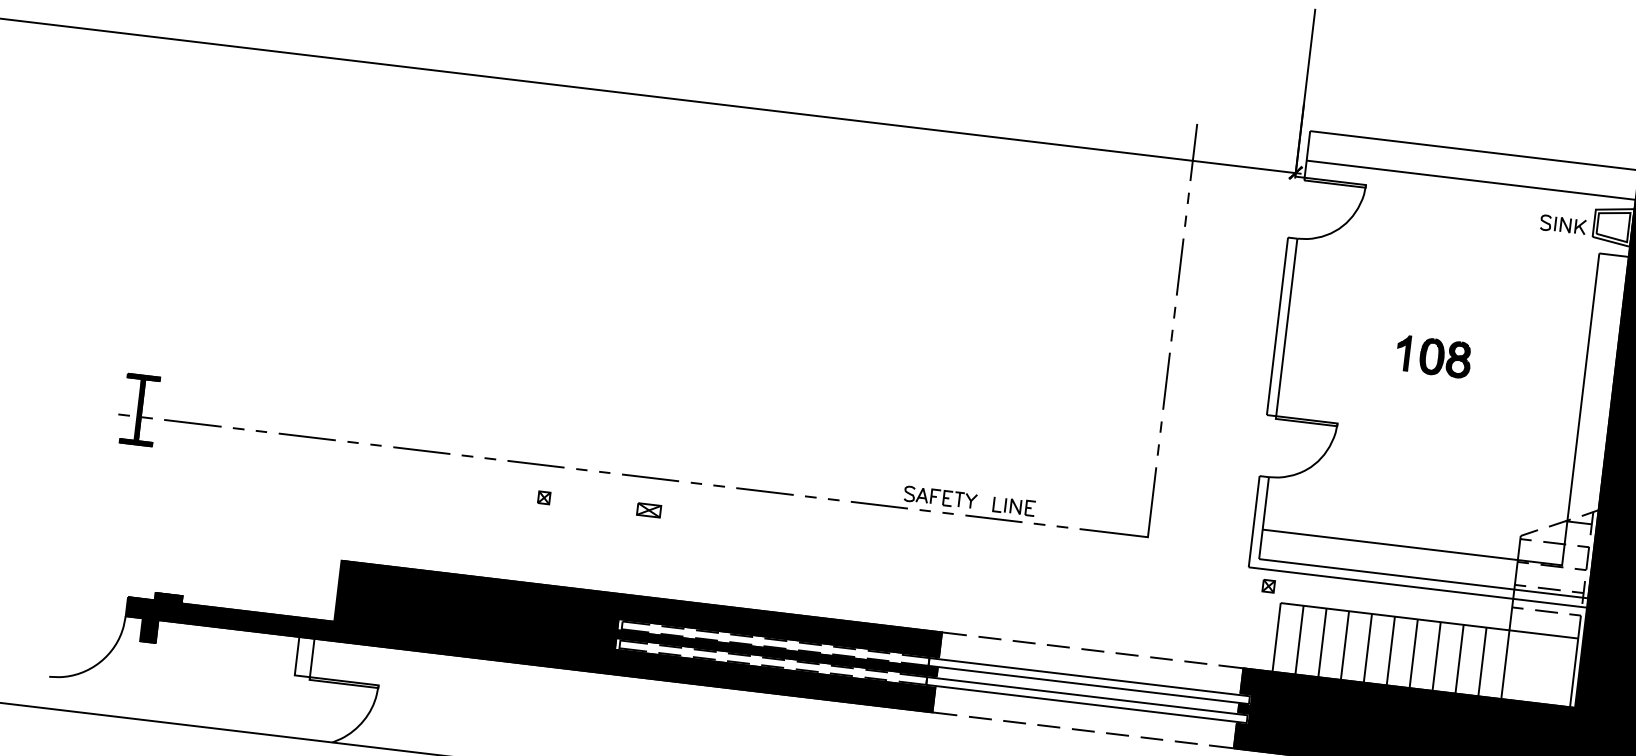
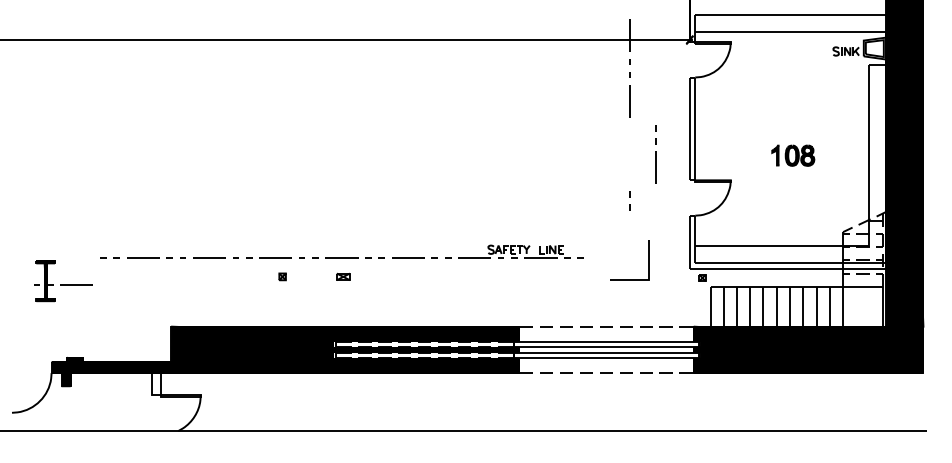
part: (1434, 356) -> (793, 155), moved
line: (1168, 358) -> (655, 154), moved
part: (170, 414) -> (63, 281), moved
line: (1150, 503) -> (648, 260), moved

